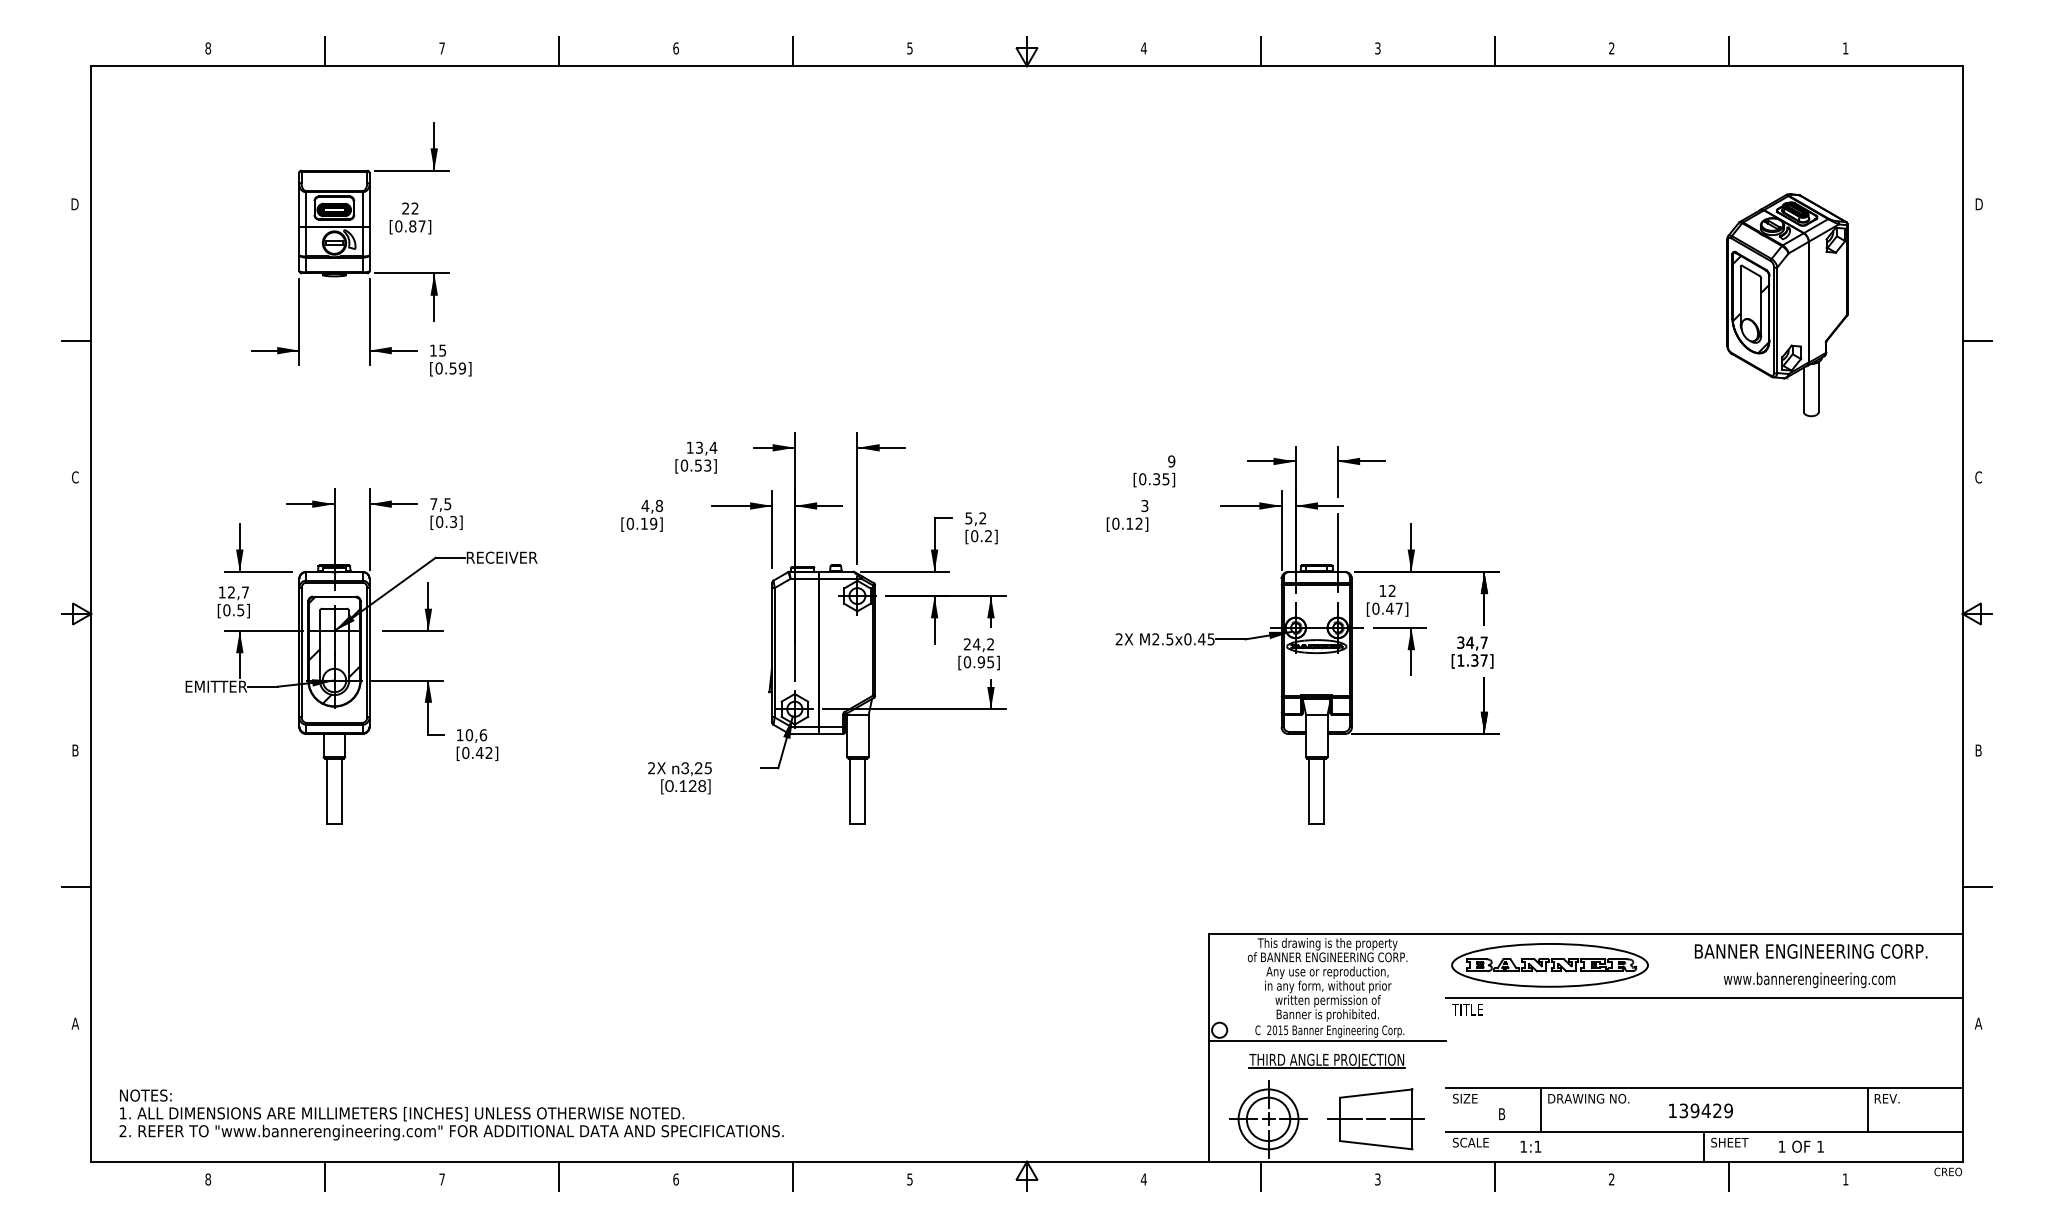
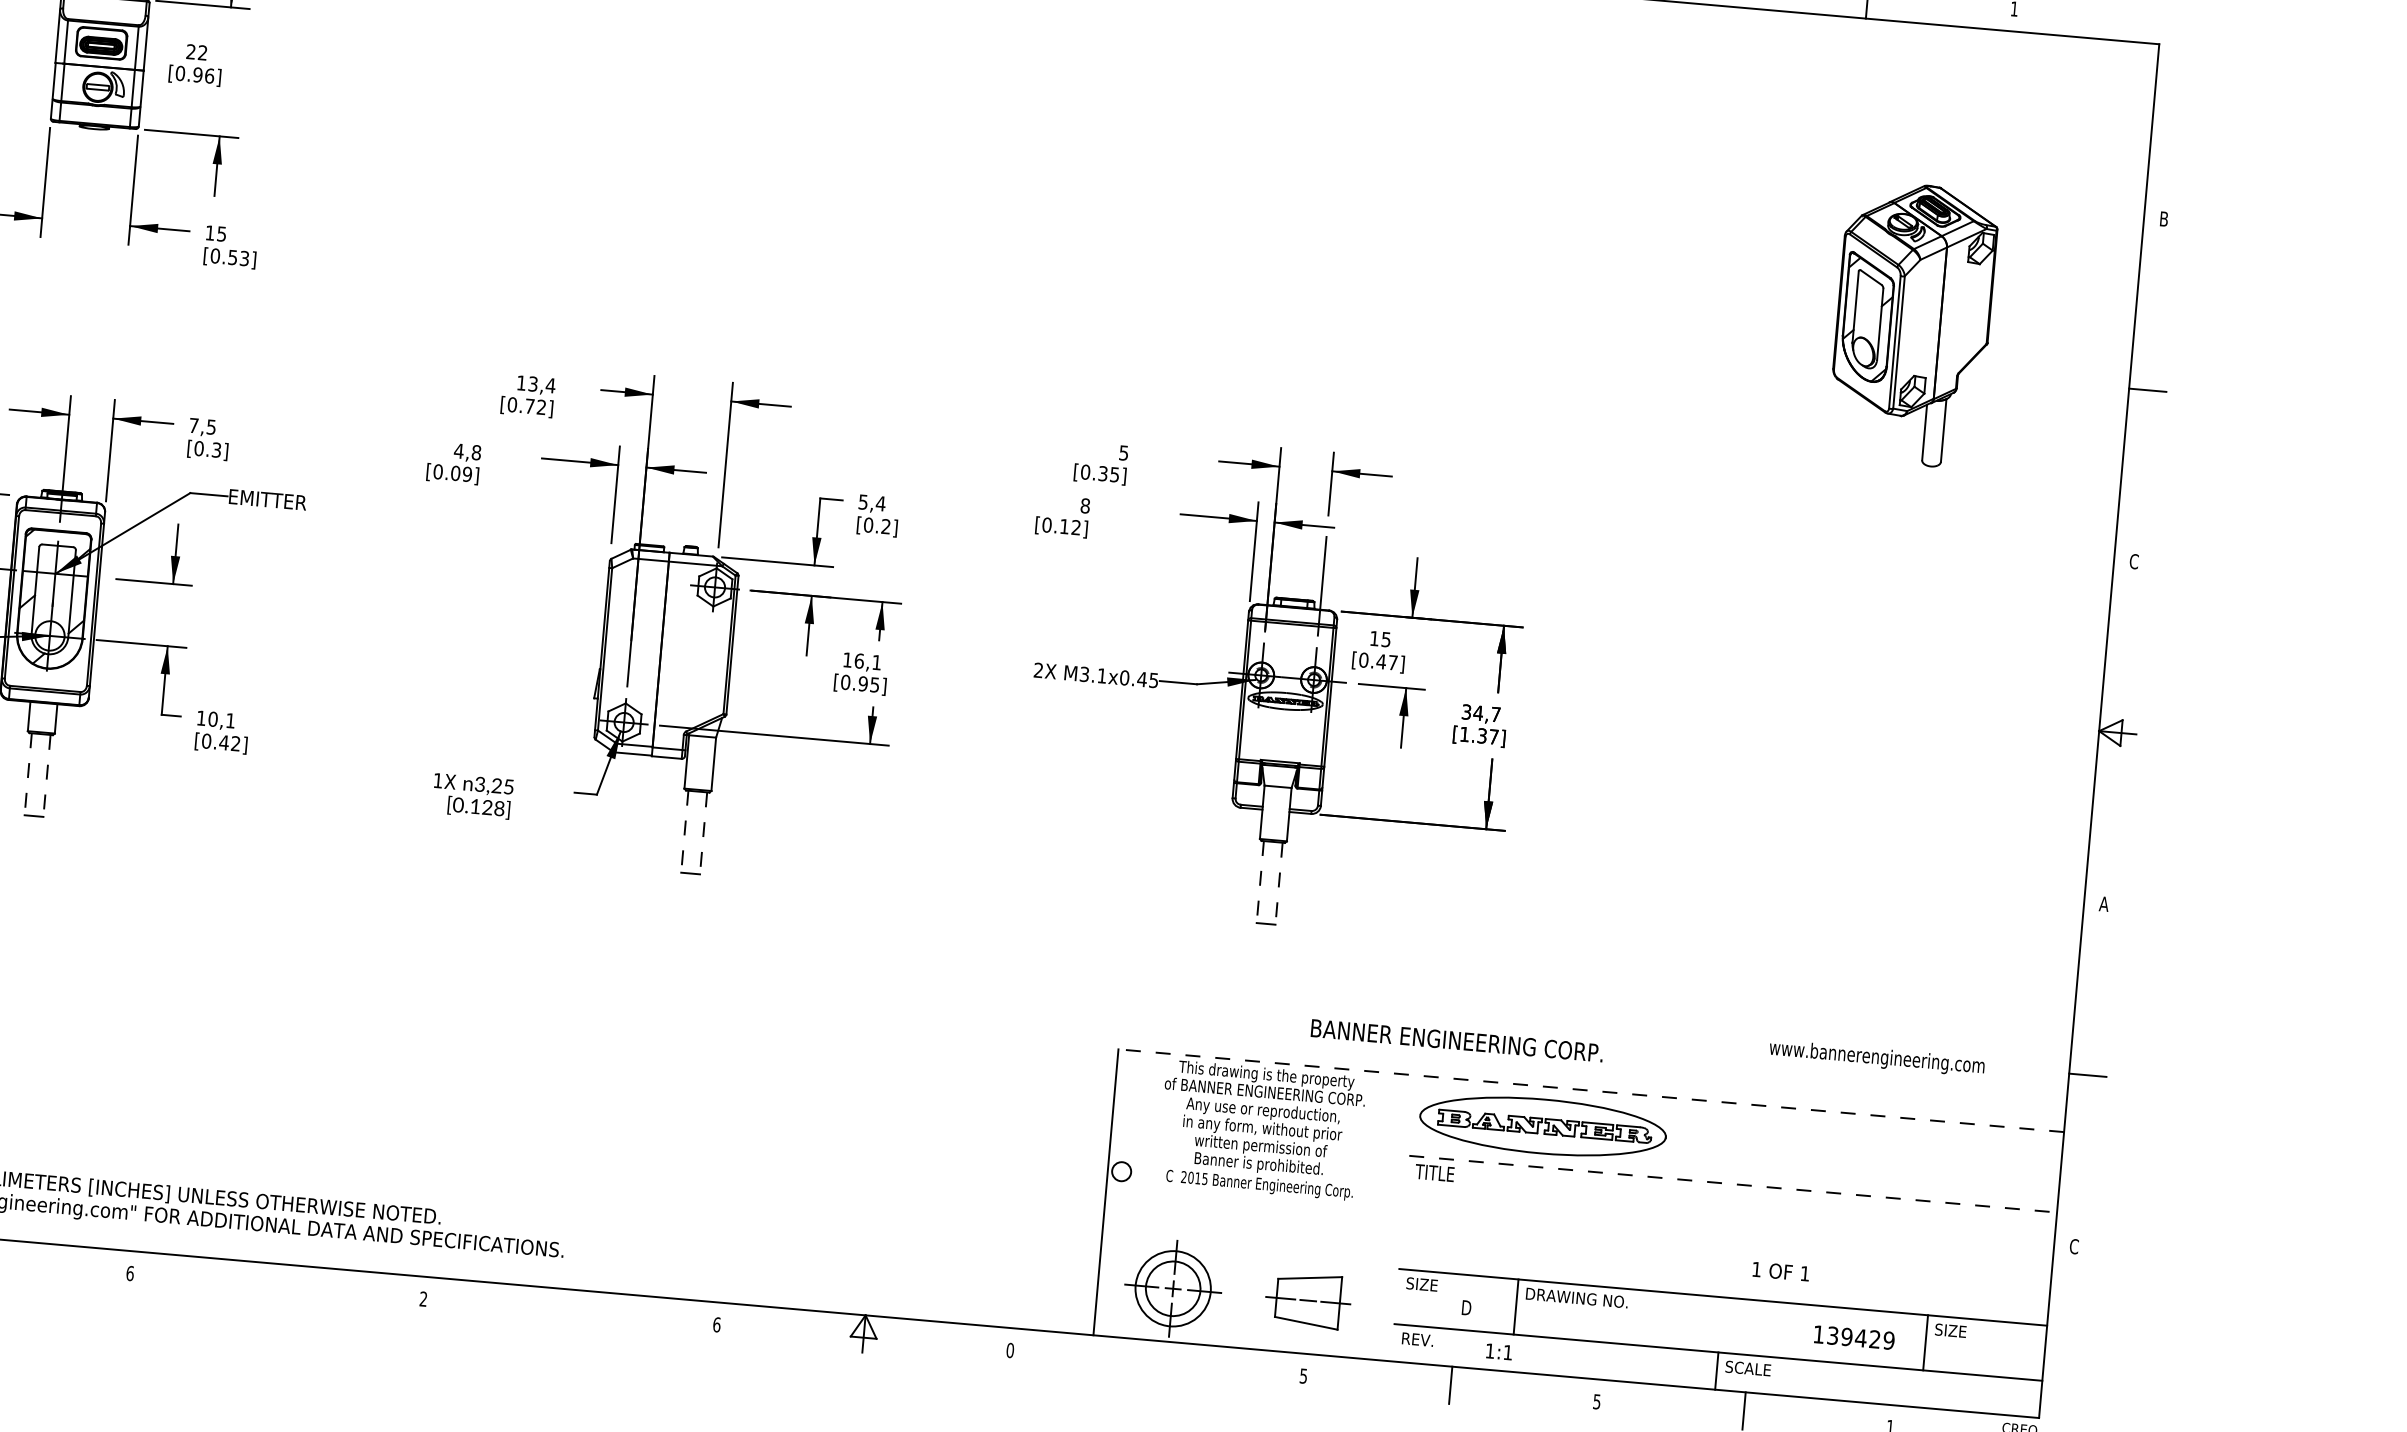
text: (1979, 204) -> (2165, 219), D -> B
text: (417, 226) -> (203, 75), [0.87] -> [0.96]
text: (461, 368) -> (243, 258), [0.59] -> [0.53]
text: (1171, 461) -> (1123, 453), 9 -> 5
text: (703, 465) -> (536, 406), [0.53] -> [0.72]
text: (1144, 506) -> (1084, 506), 3 -> 8
text: (982, 518) -> (880, 503), 5,2 -> 5,4
text: (643, 523) -> (454, 472), [0.19] -> [0.09]
text: (502, 557) -> (274, 500), RECEIVER -> EMITTER
text: (1391, 590) -> (1385, 639), 12 -> 15
text: (1162, 639) -> (1092, 675), M2.5x0.45 -> M3.1x0.45
text: (978, 644) -> (861, 661), 24,2 -> 16,1
text: (483, 735) -> (230, 721), 10,6 -> 10,1
text: (1978, 750) -> (2104, 904), B -> A
text: (651, 768) -> (437, 781), 2X -> 1X
line: (326, 791) -> (27, 774), solid -> dashed
line: (341, 791) -> (46, 775), solid -> dashed
line: (850, 791) -> (684, 831), solid -> dashed
line: (865, 791) -> (703, 833), solid -> dashed
line: (1309, 791) -> (1260, 882), solid -> dashed
line: (1324, 791) -> (1279, 883), solid -> dashed
line: (1585, 933) -> (1591, 1090), solid -> dashed
text: (1810, 951) -> (1456, 1040), moved
text: (1809, 980) -> (1876, 1058), moved
line: (1704, 997) -> (1733, 1183), solid -> dashed
text: (1978, 1023) -> (2074, 1246), A -> C
line: (1327, 1040) -> (1255, 1196), removed
part: (1326, 1060) -> (1252, 1221), removed
text: (1886, 1098) -> (1950, 1330), REV. -> SIZE
text: (1700, 1110) -> (1853, 1337), moved
text: (1501, 1114) -> (1465, 1308), B -> D
part: (1375, 1119) -> (1307, 1300), size x0.7
text: (1470, 1142) -> (1423, 1339), SCALE -> REV.
text: (1733, 1142) -> (1753, 1368), SHEET -> SCALE
text: (1801, 1146) -> (1781, 1271), moved
line: (559, 1176) -> (277, 1282), removed
line: (793, 1176) -> (571, 1308), removed
line: (1260, 1176) -> (1156, 1359), removed
text: (1377, 1178) -> (1303, 1374), 3 -> 5
text: (442, 1179) -> (130, 1273), 7 -> 6
text: (675, 1179) -> (422, 1299), 6 -> 2
text: (909, 1179) -> (716, 1324), 5 -> 6
text: (1143, 1179) -> (1009, 1350), 4 -> 0
text: (1611, 1179) -> (1596, 1401), 2 -> 5

